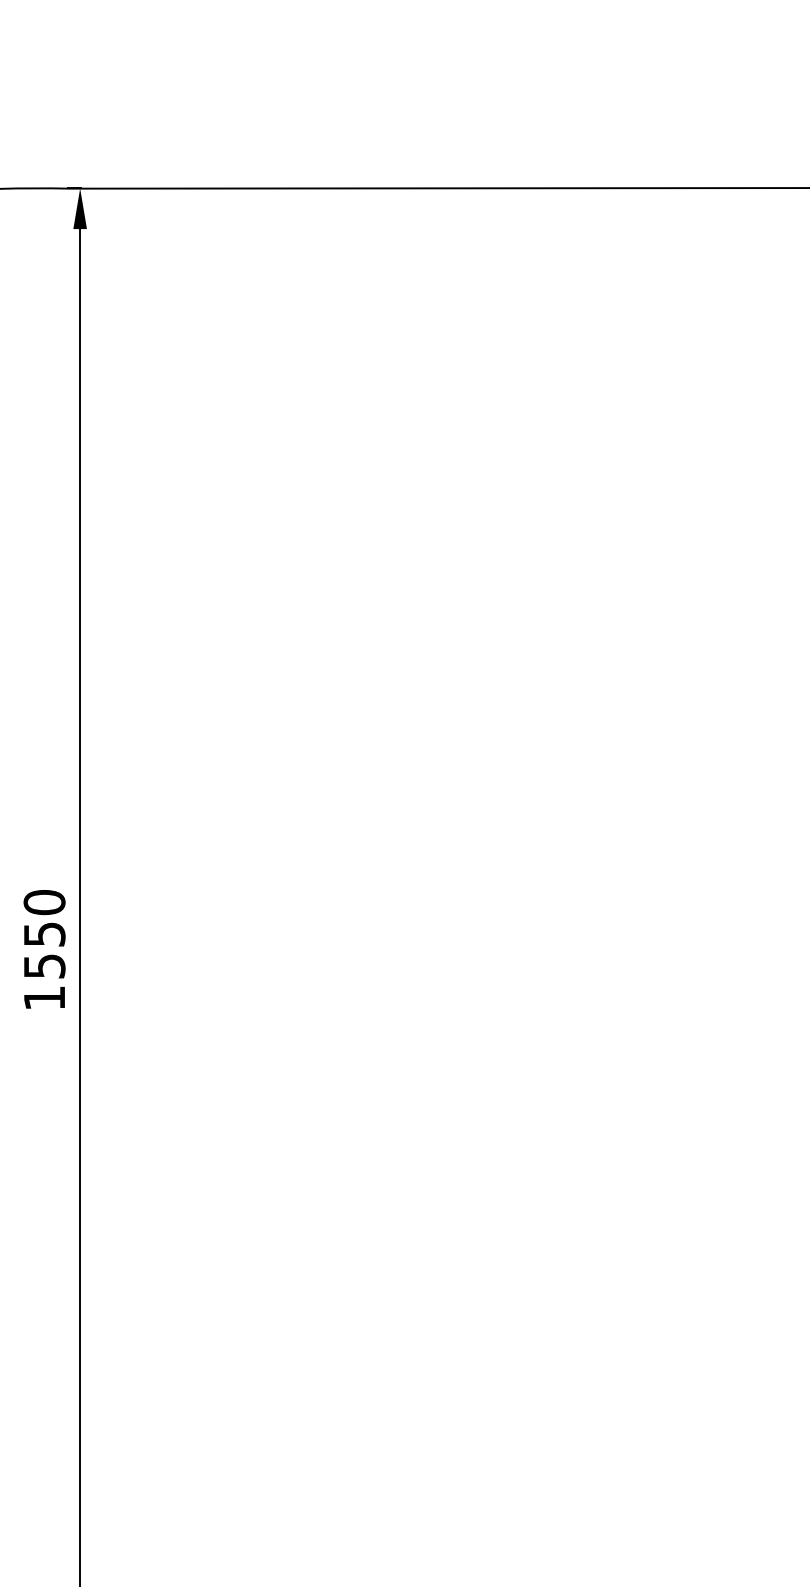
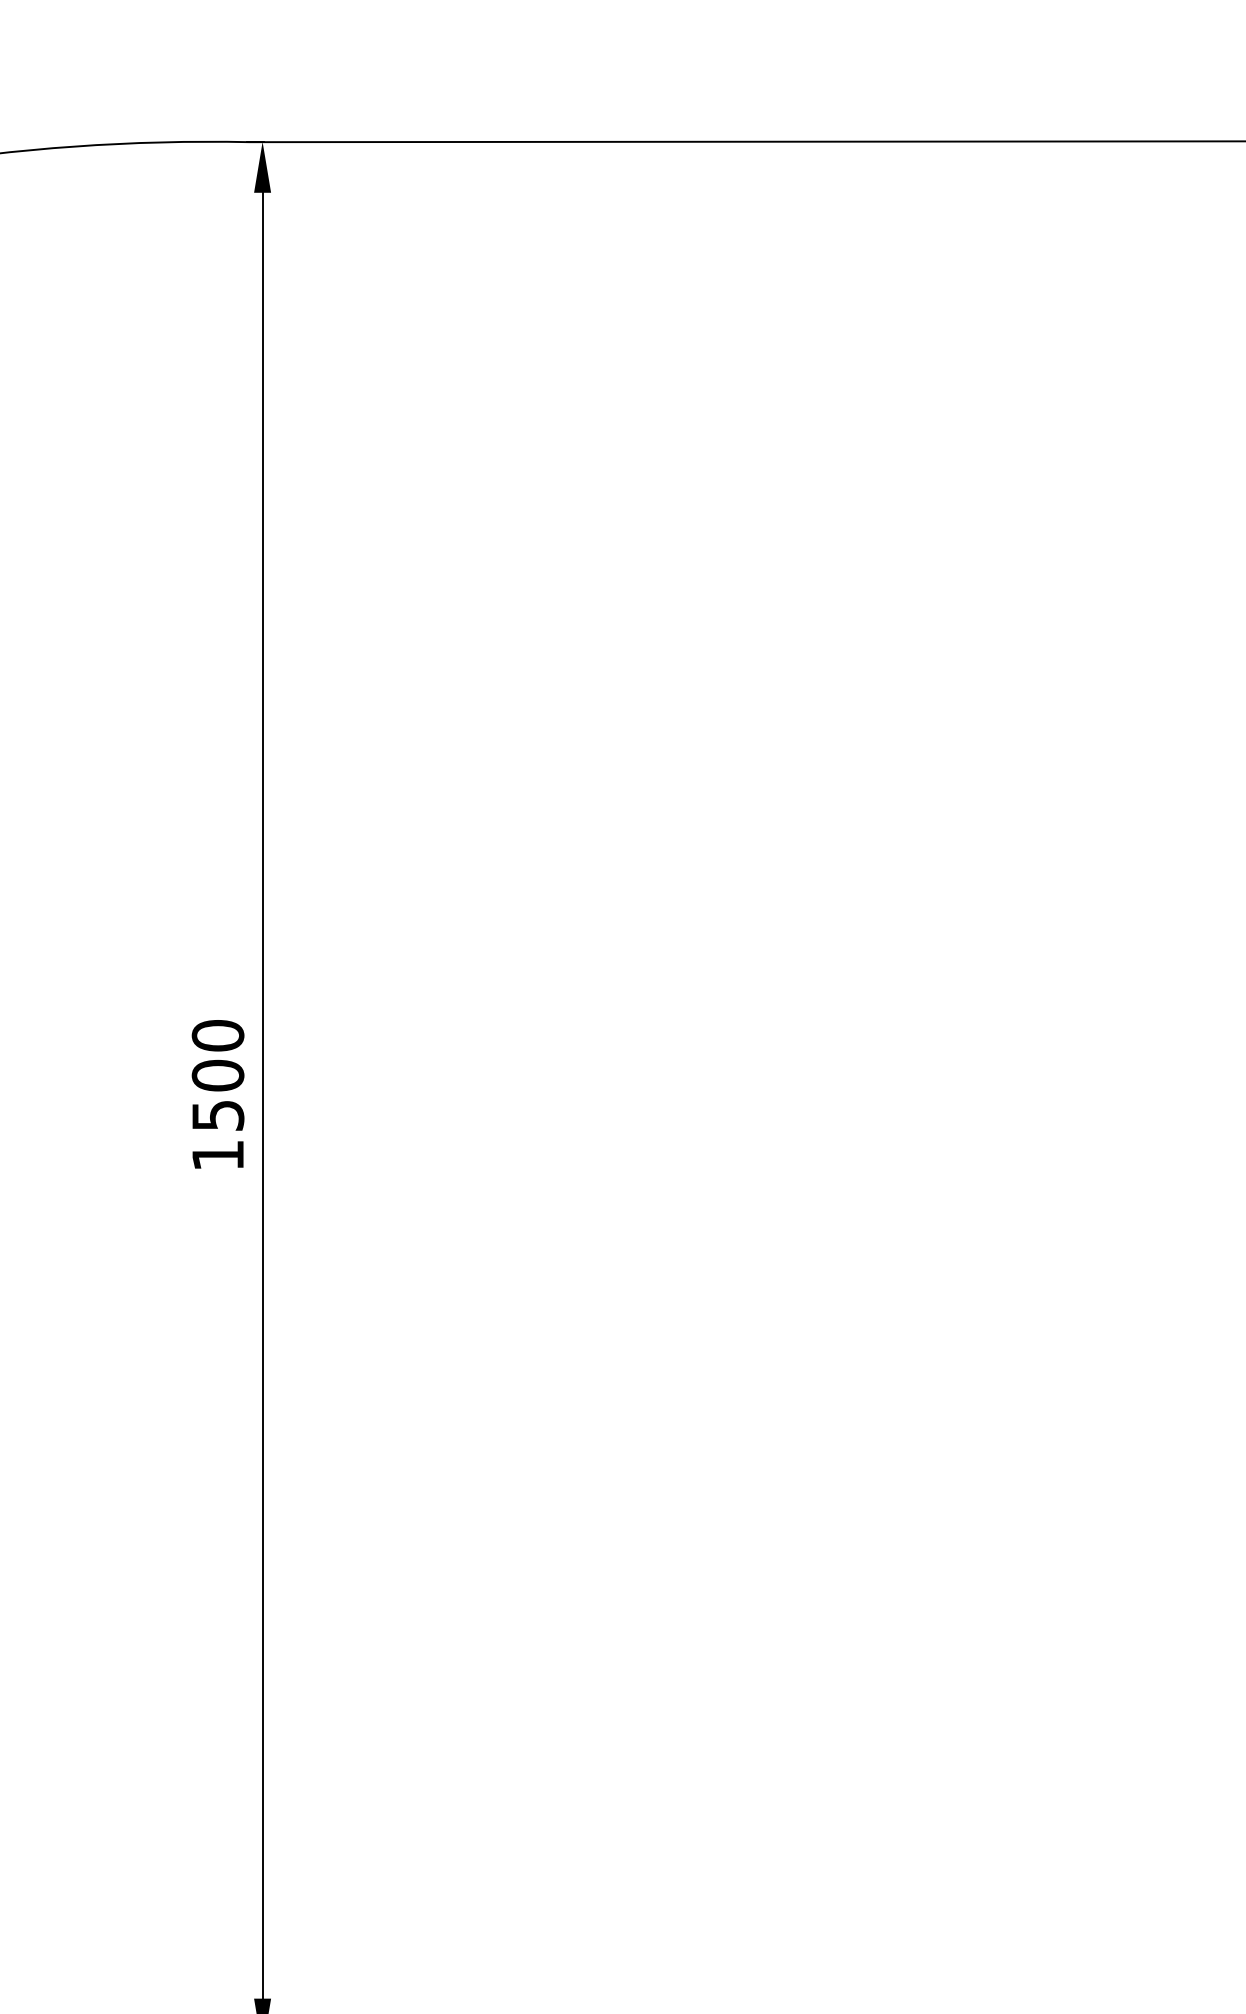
text: (44, 934) -> (217, 1075), 1550 -> 1500

